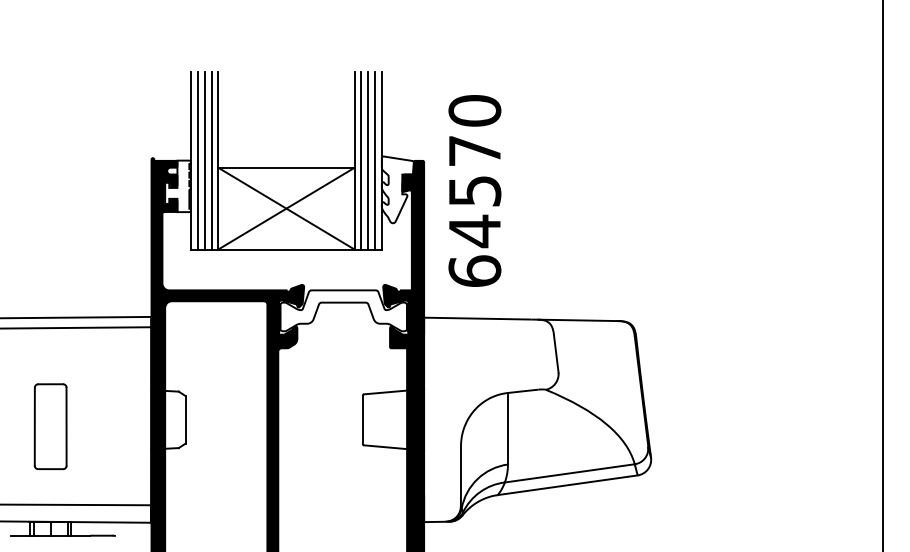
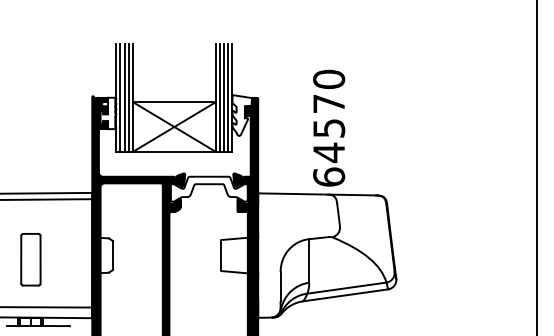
text: (475, 189) -> (329, 127), moved

